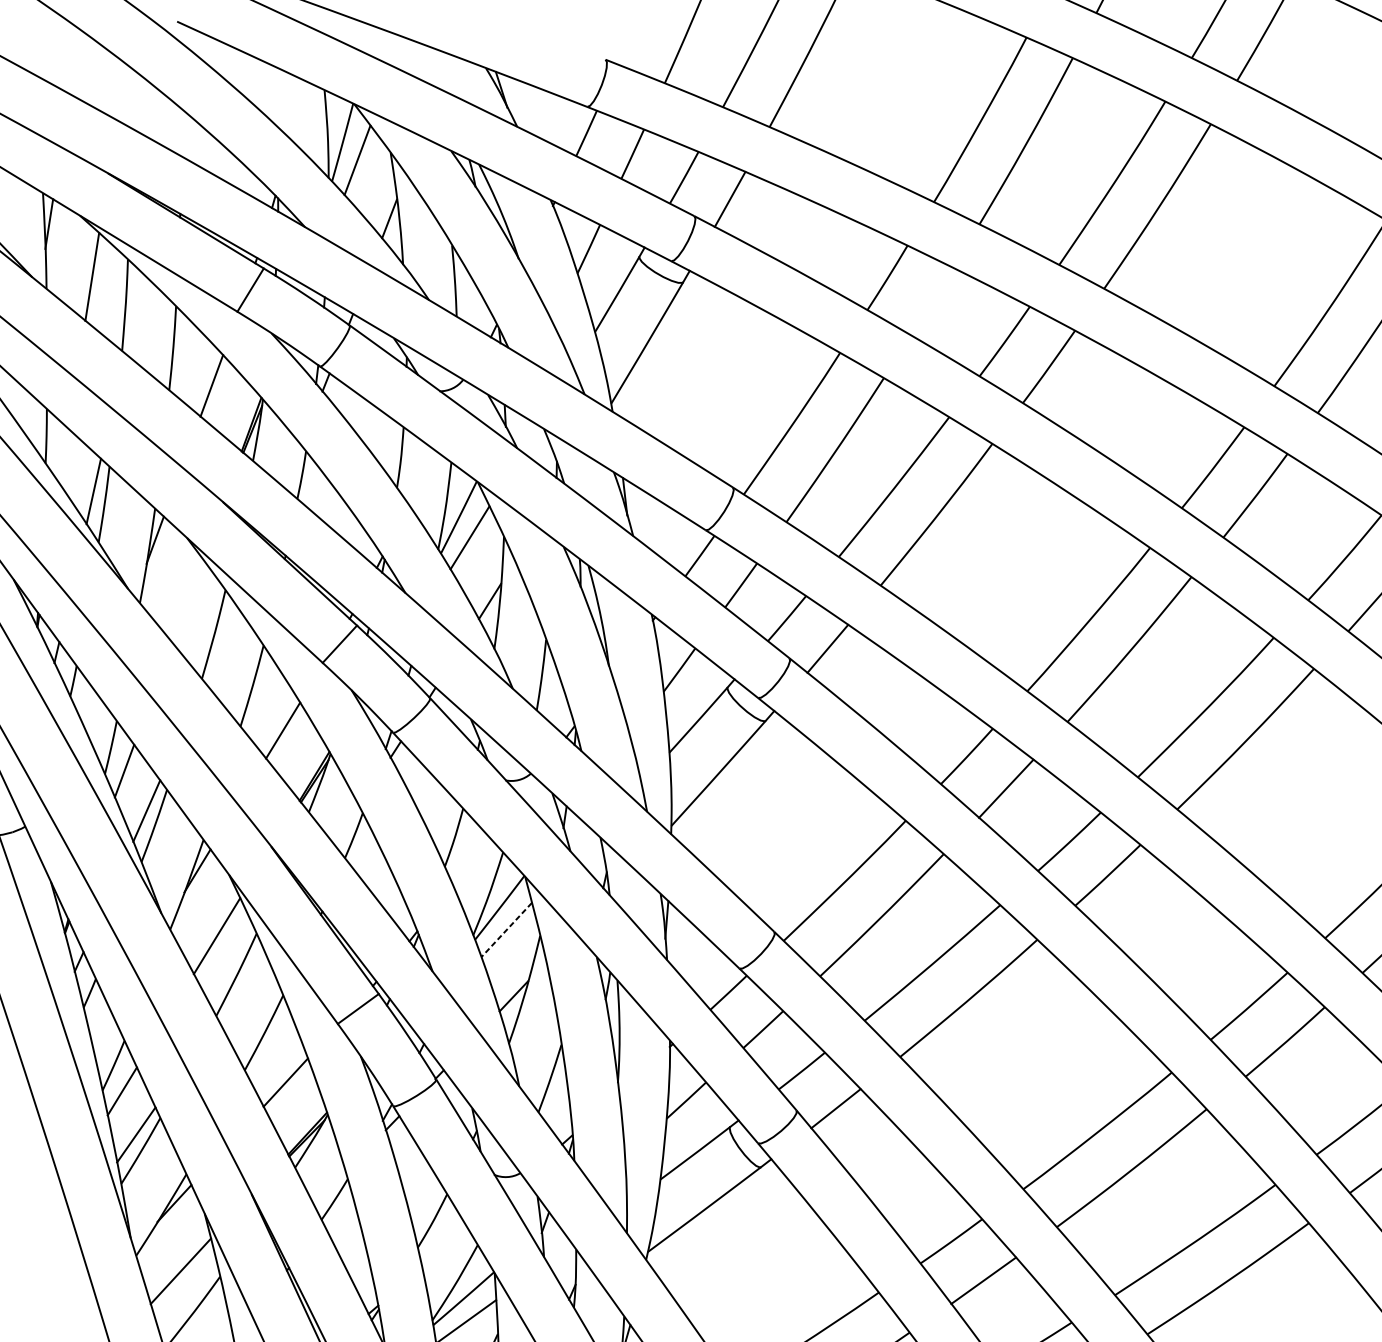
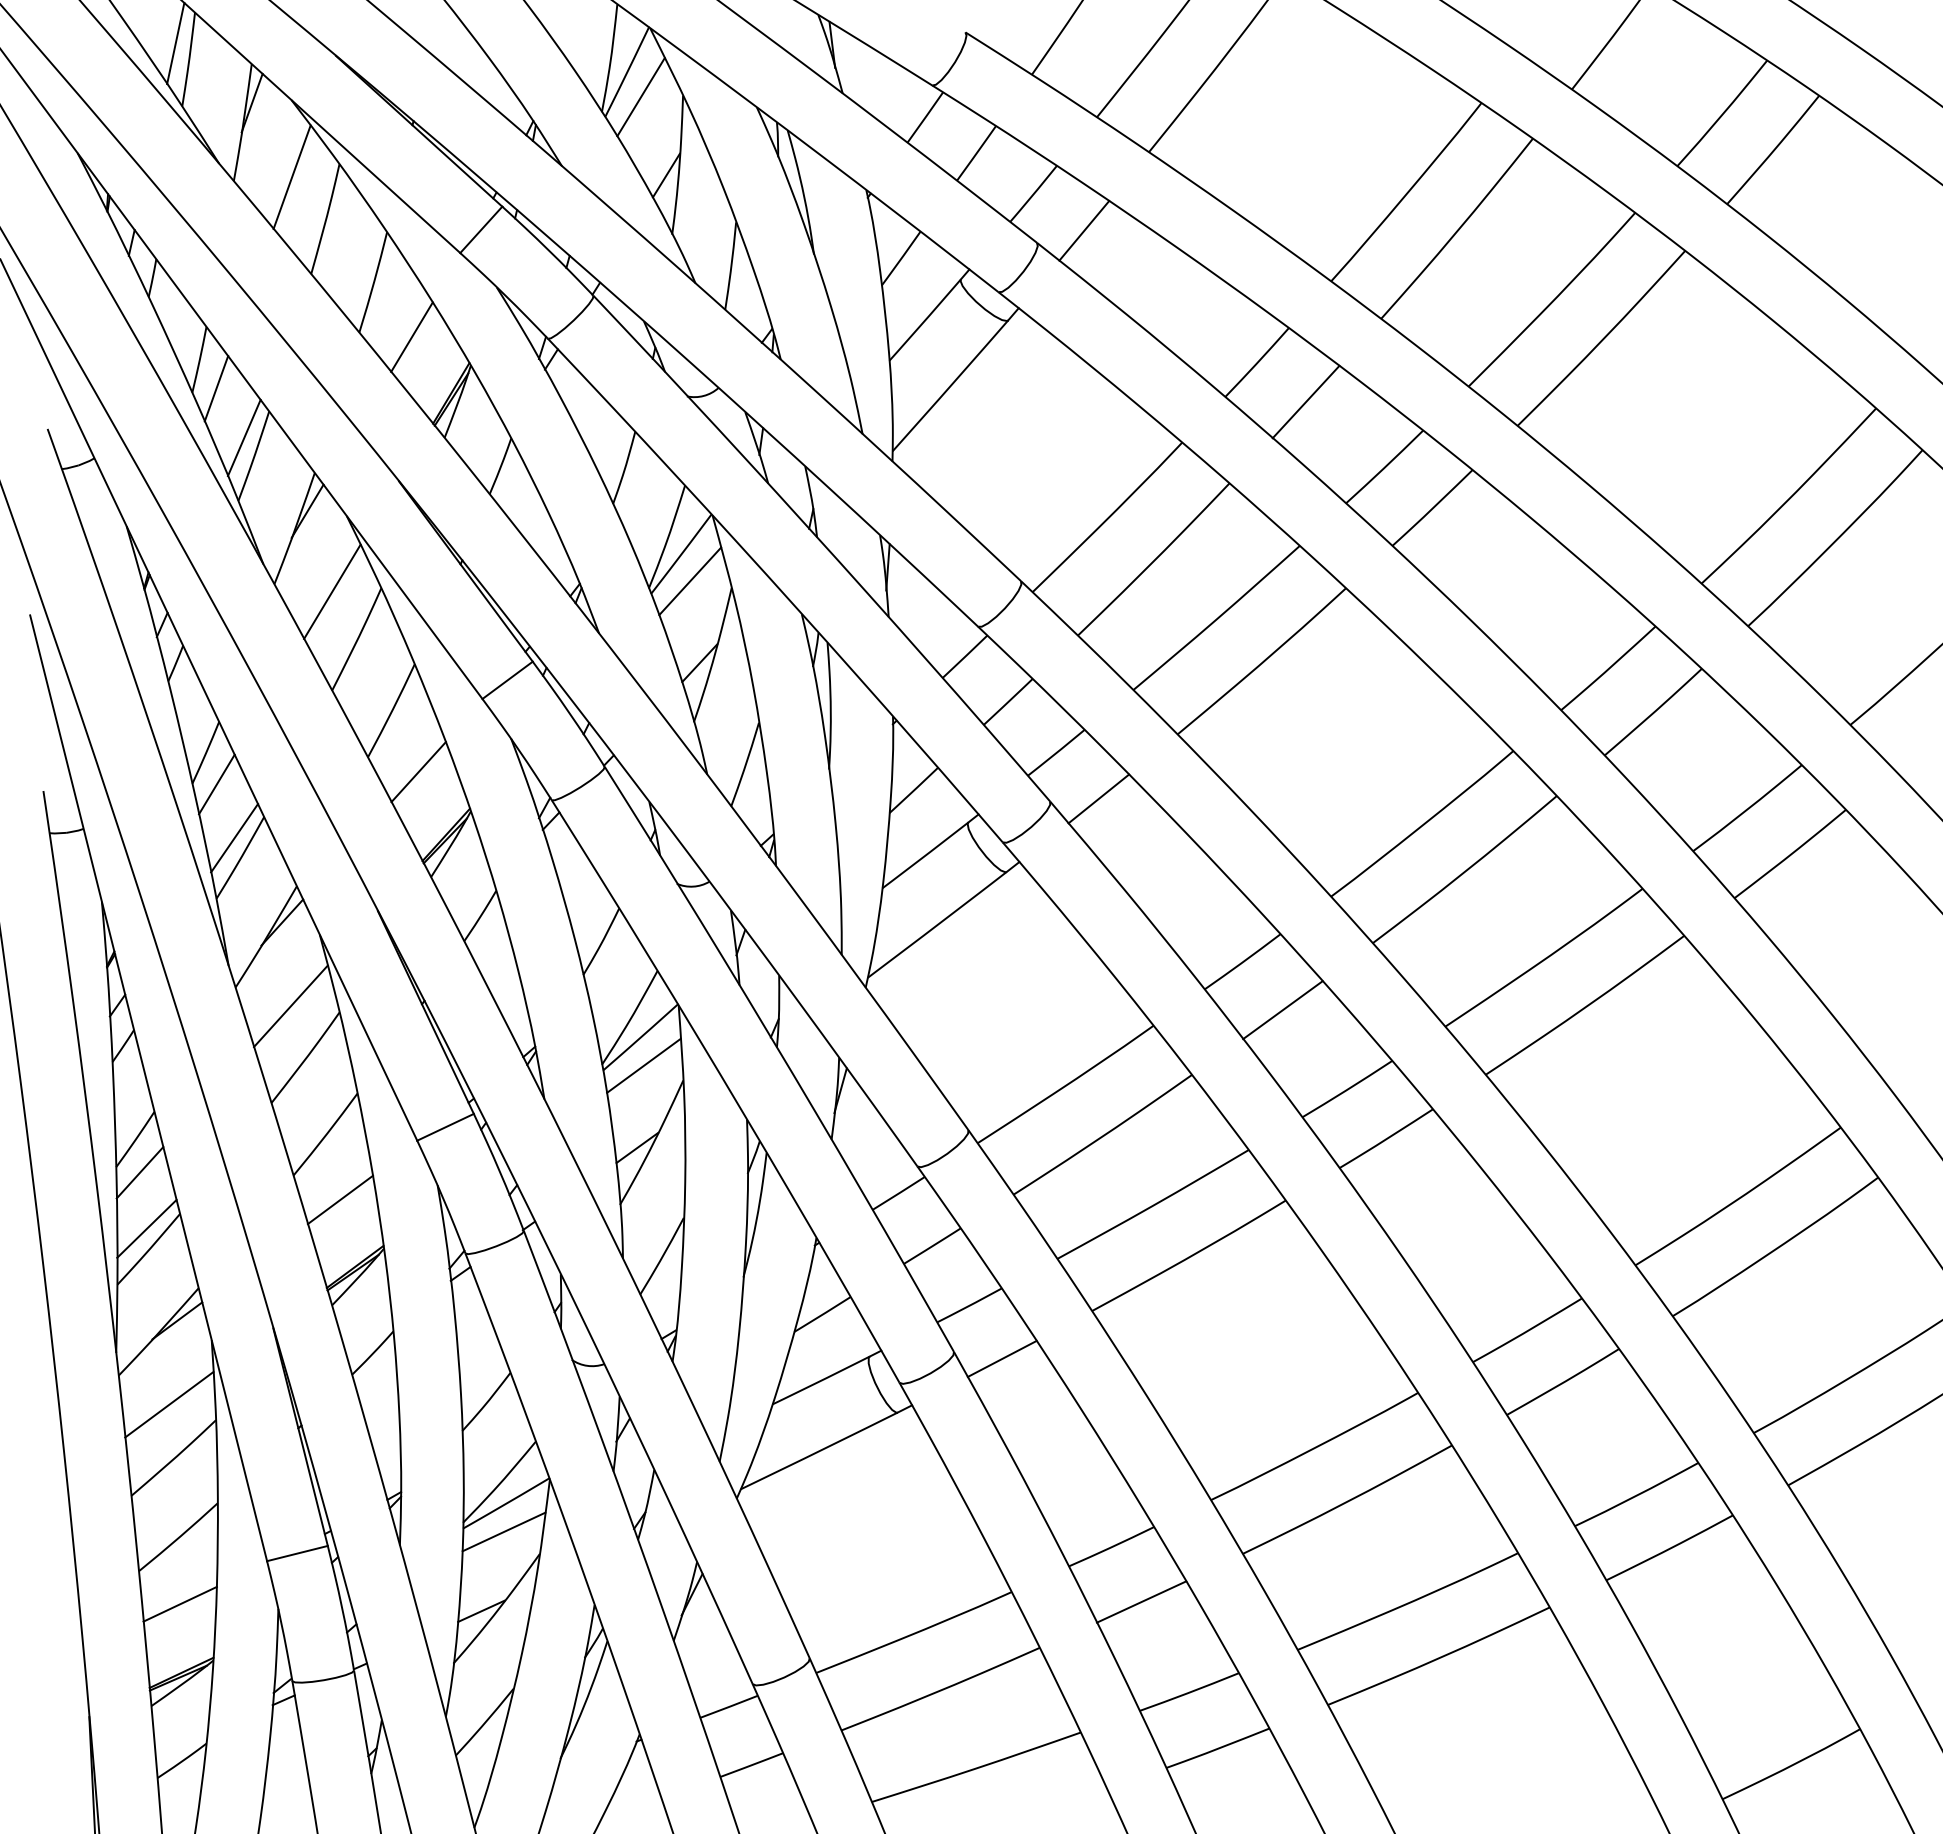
line: (931, 301) -> (1305, 401), added
line: (64, 456) -> (216, 388), added
line: (187, 600) -> (332, 591), added
line: (506, 929) -> (643, 1065), dashed -> solid

